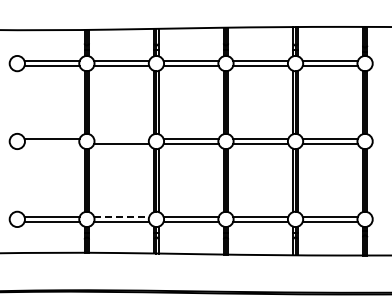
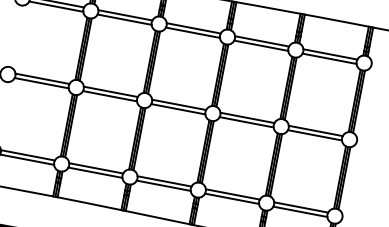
line: (121, 139) -> (110, 92), added
line: (51, 143) -> (41, 82), added
line: (122, 217) -> (97, 168), dashed -> solid

